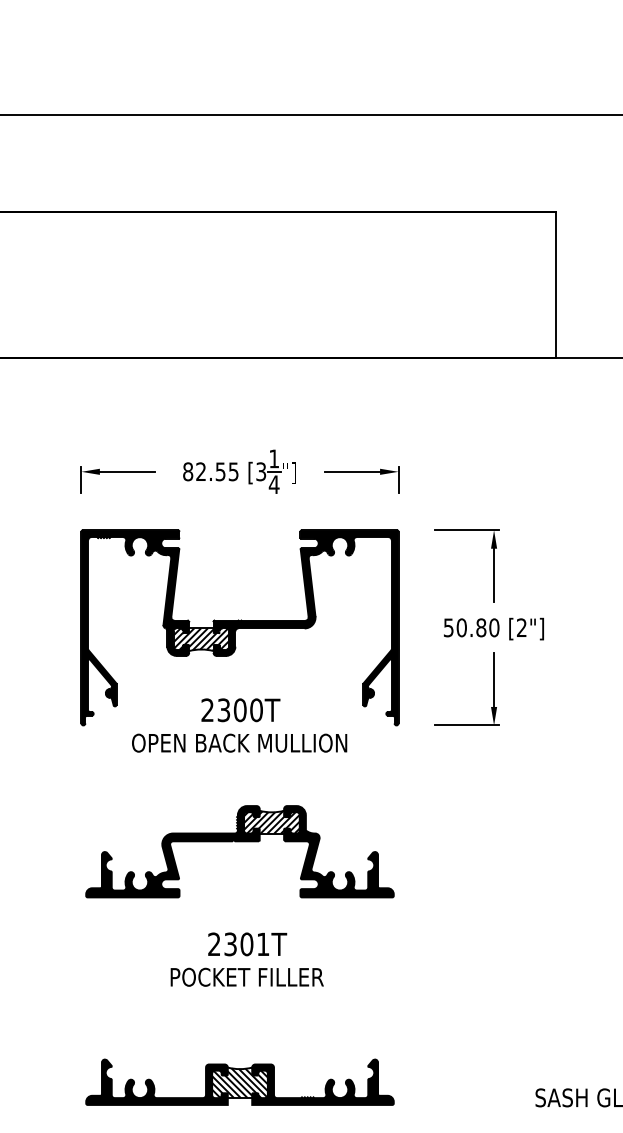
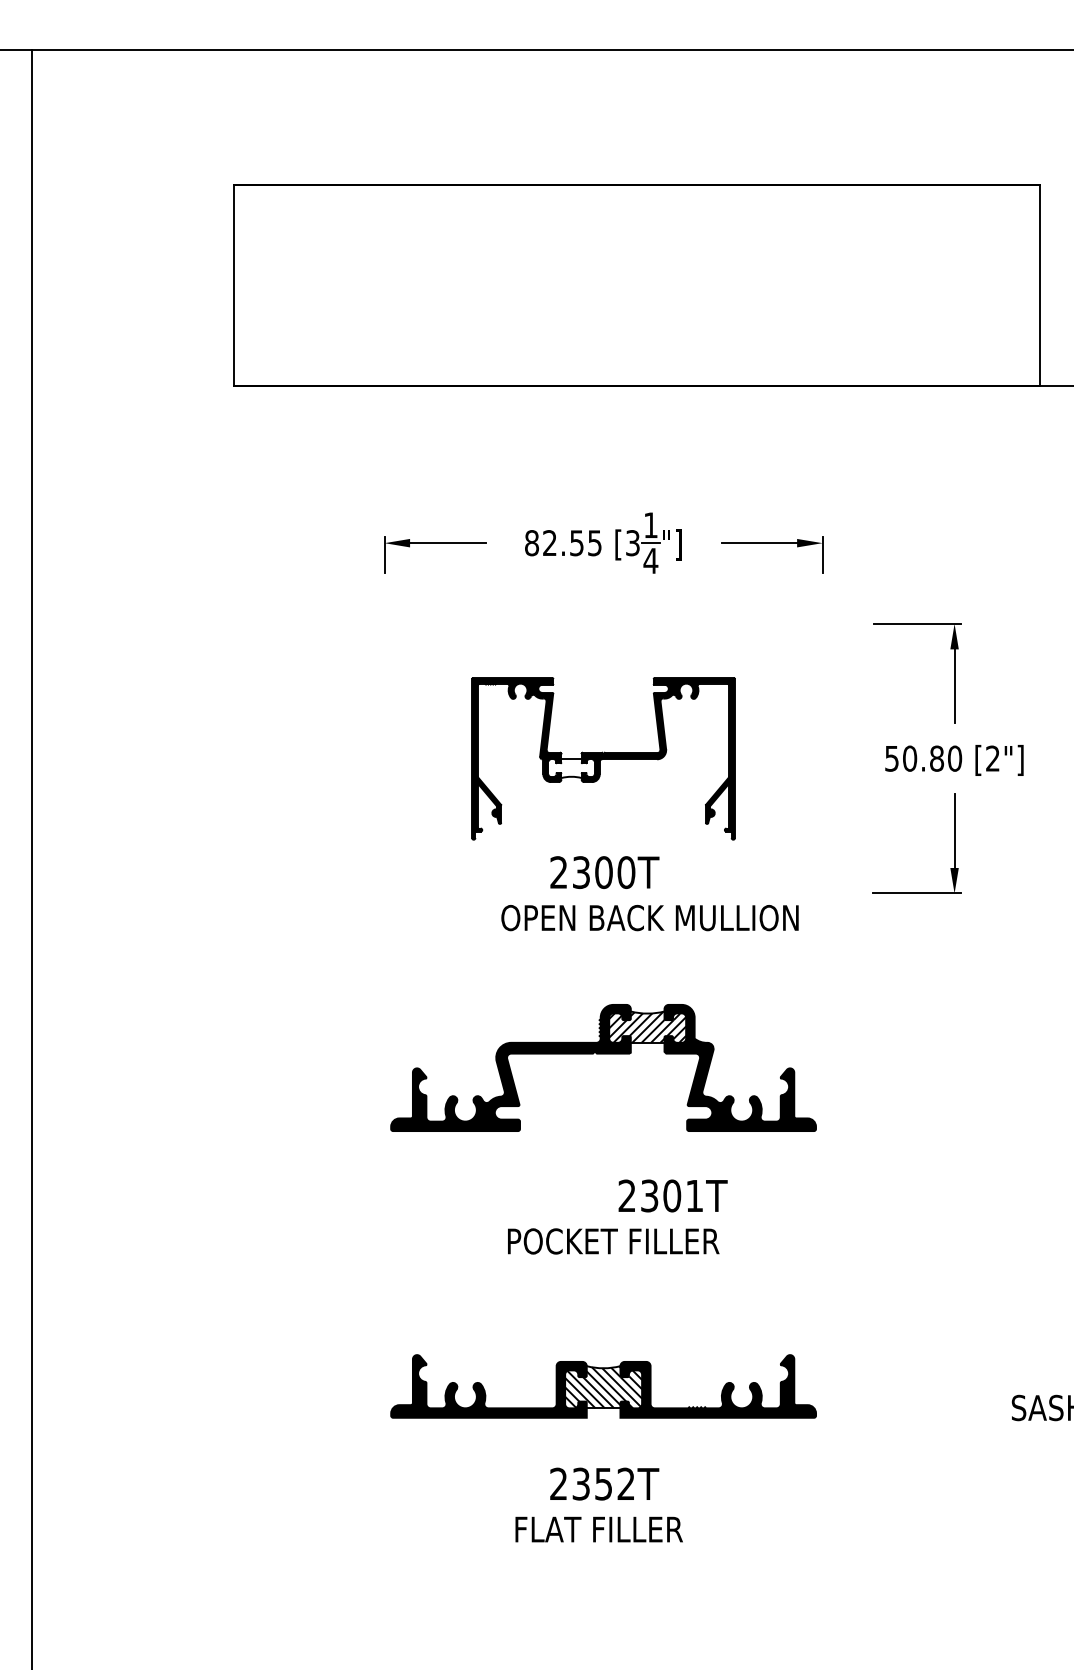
part: (239, 627) -> (603, 758), size x0.6
text: (239, 743) -> (649, 918), moved
text: (247, 944) -> (672, 1195), moved

